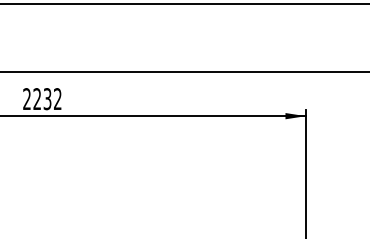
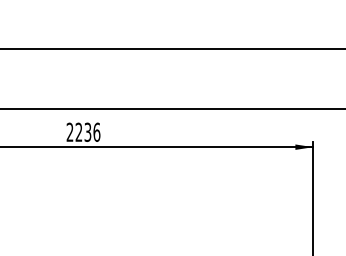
text: (57, 98) -> (96, 131), 2232 -> 2236

